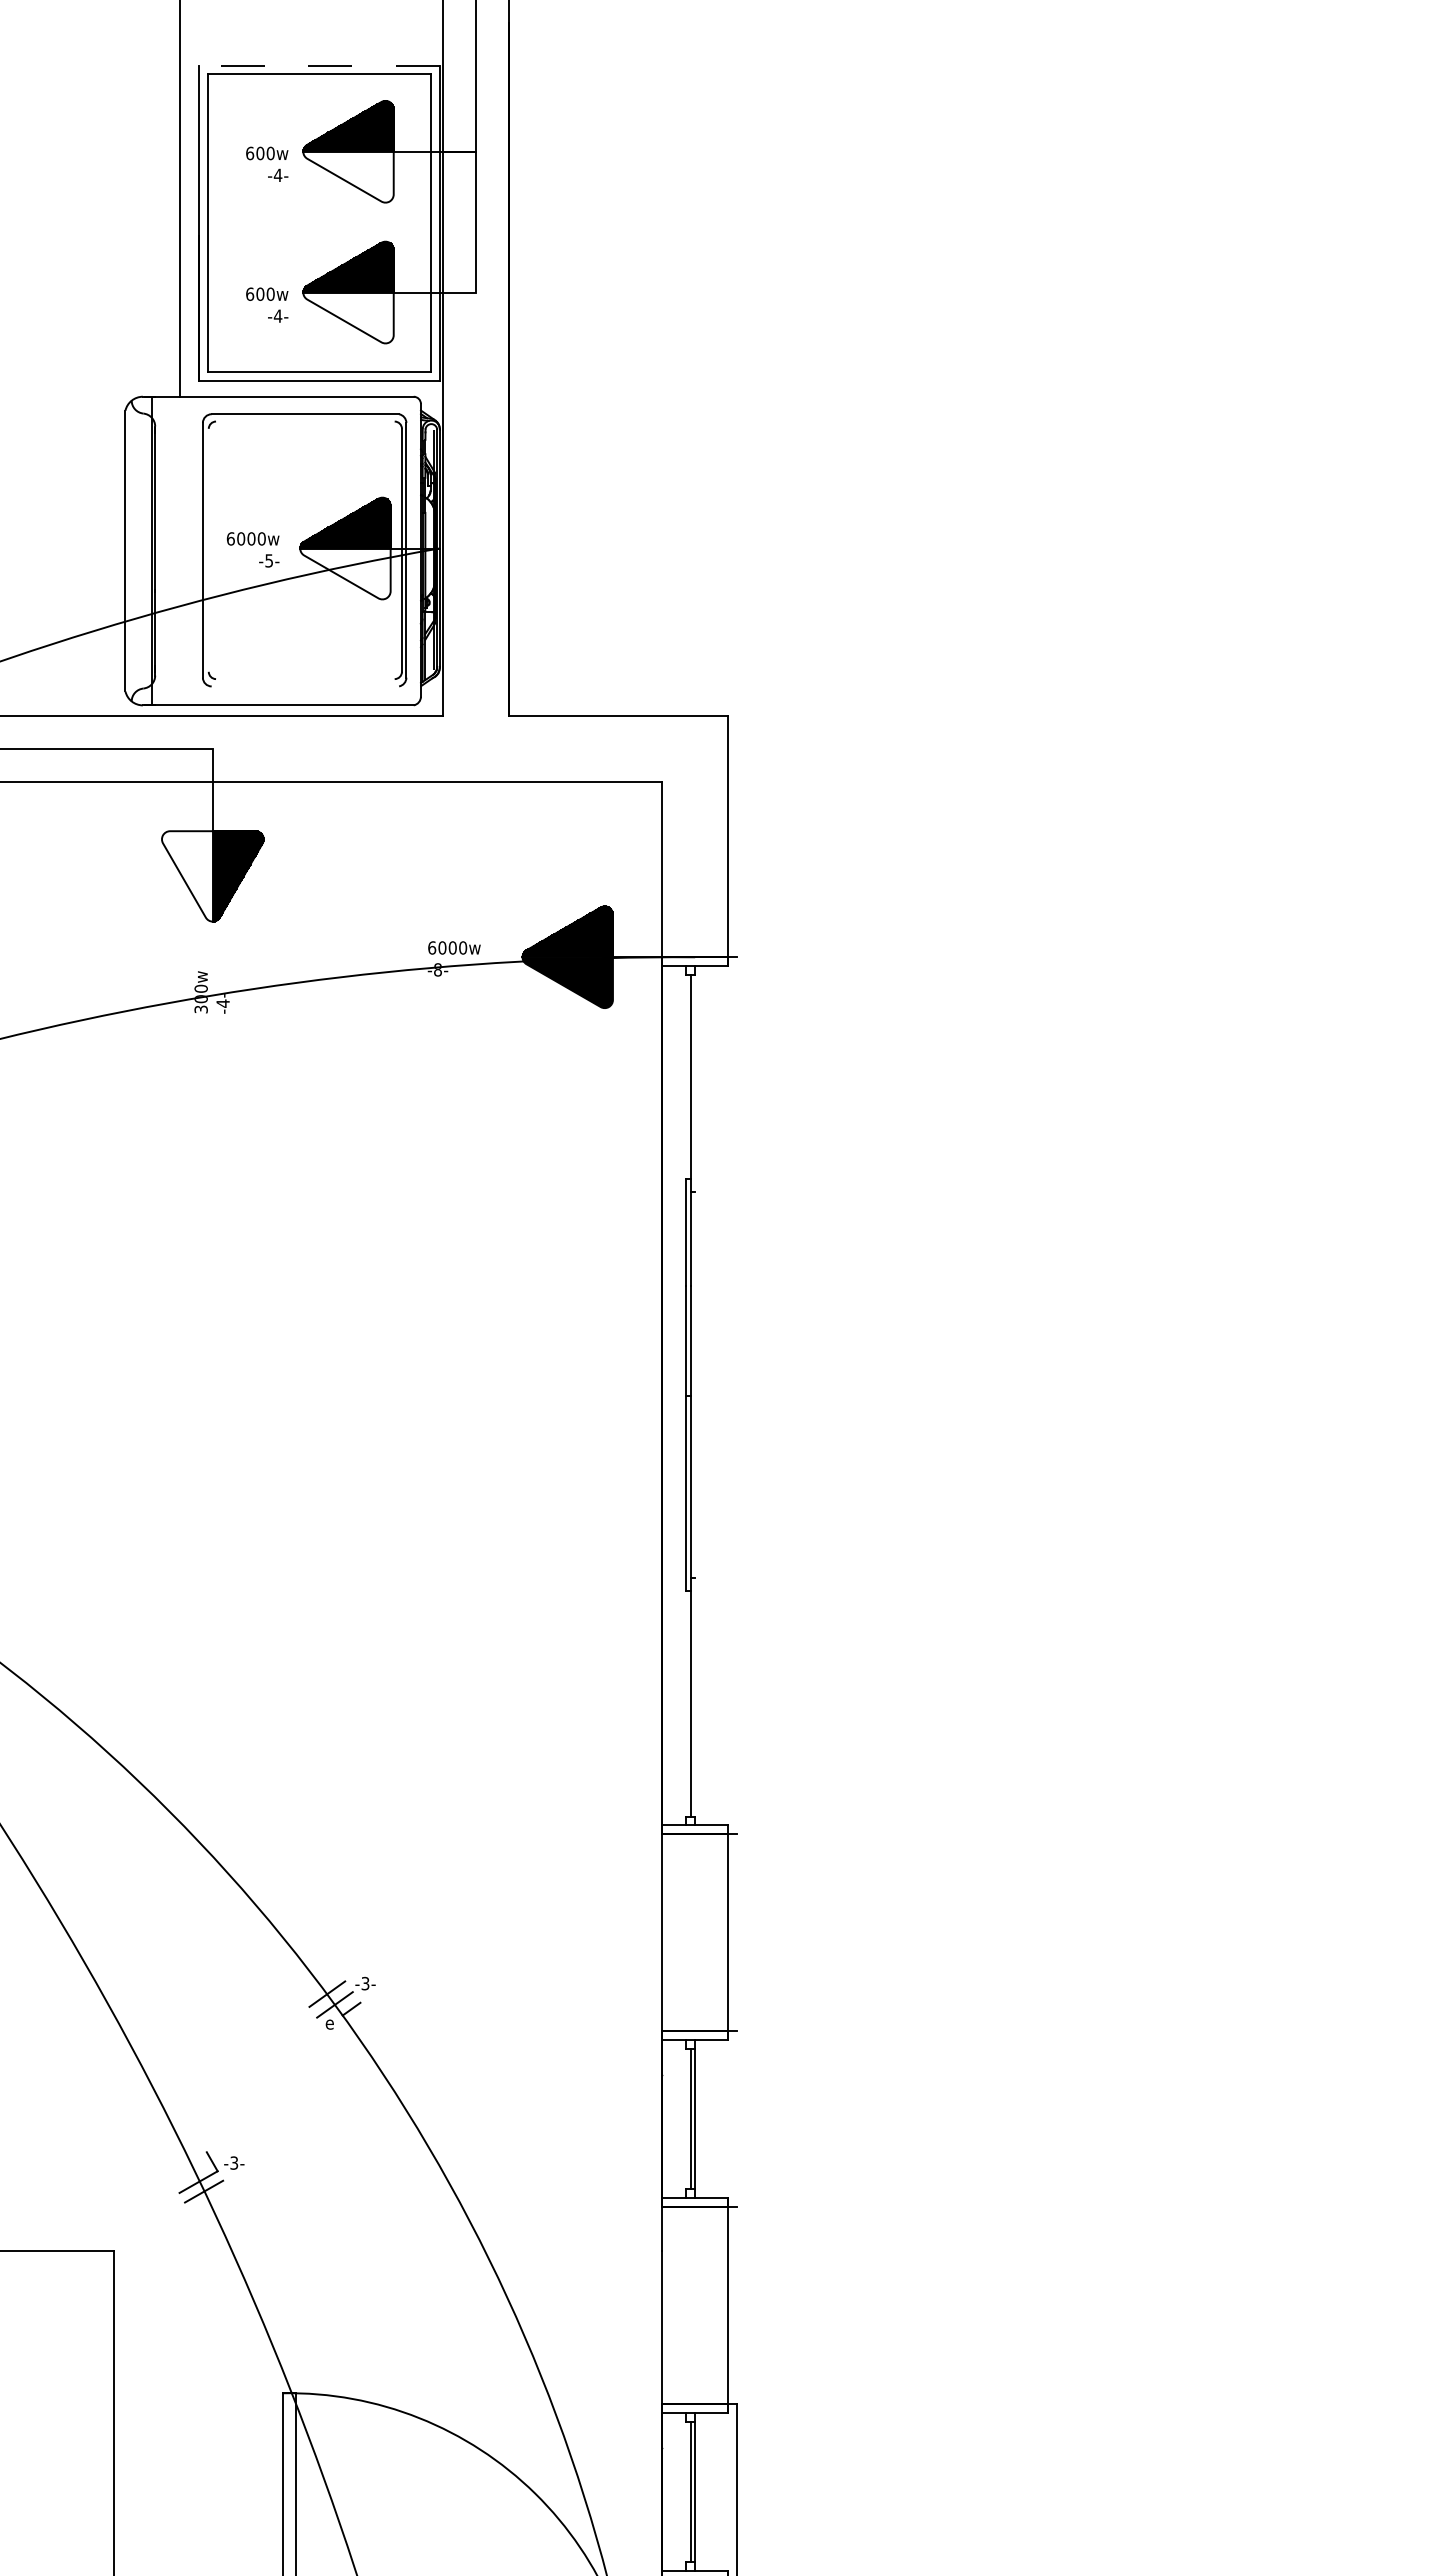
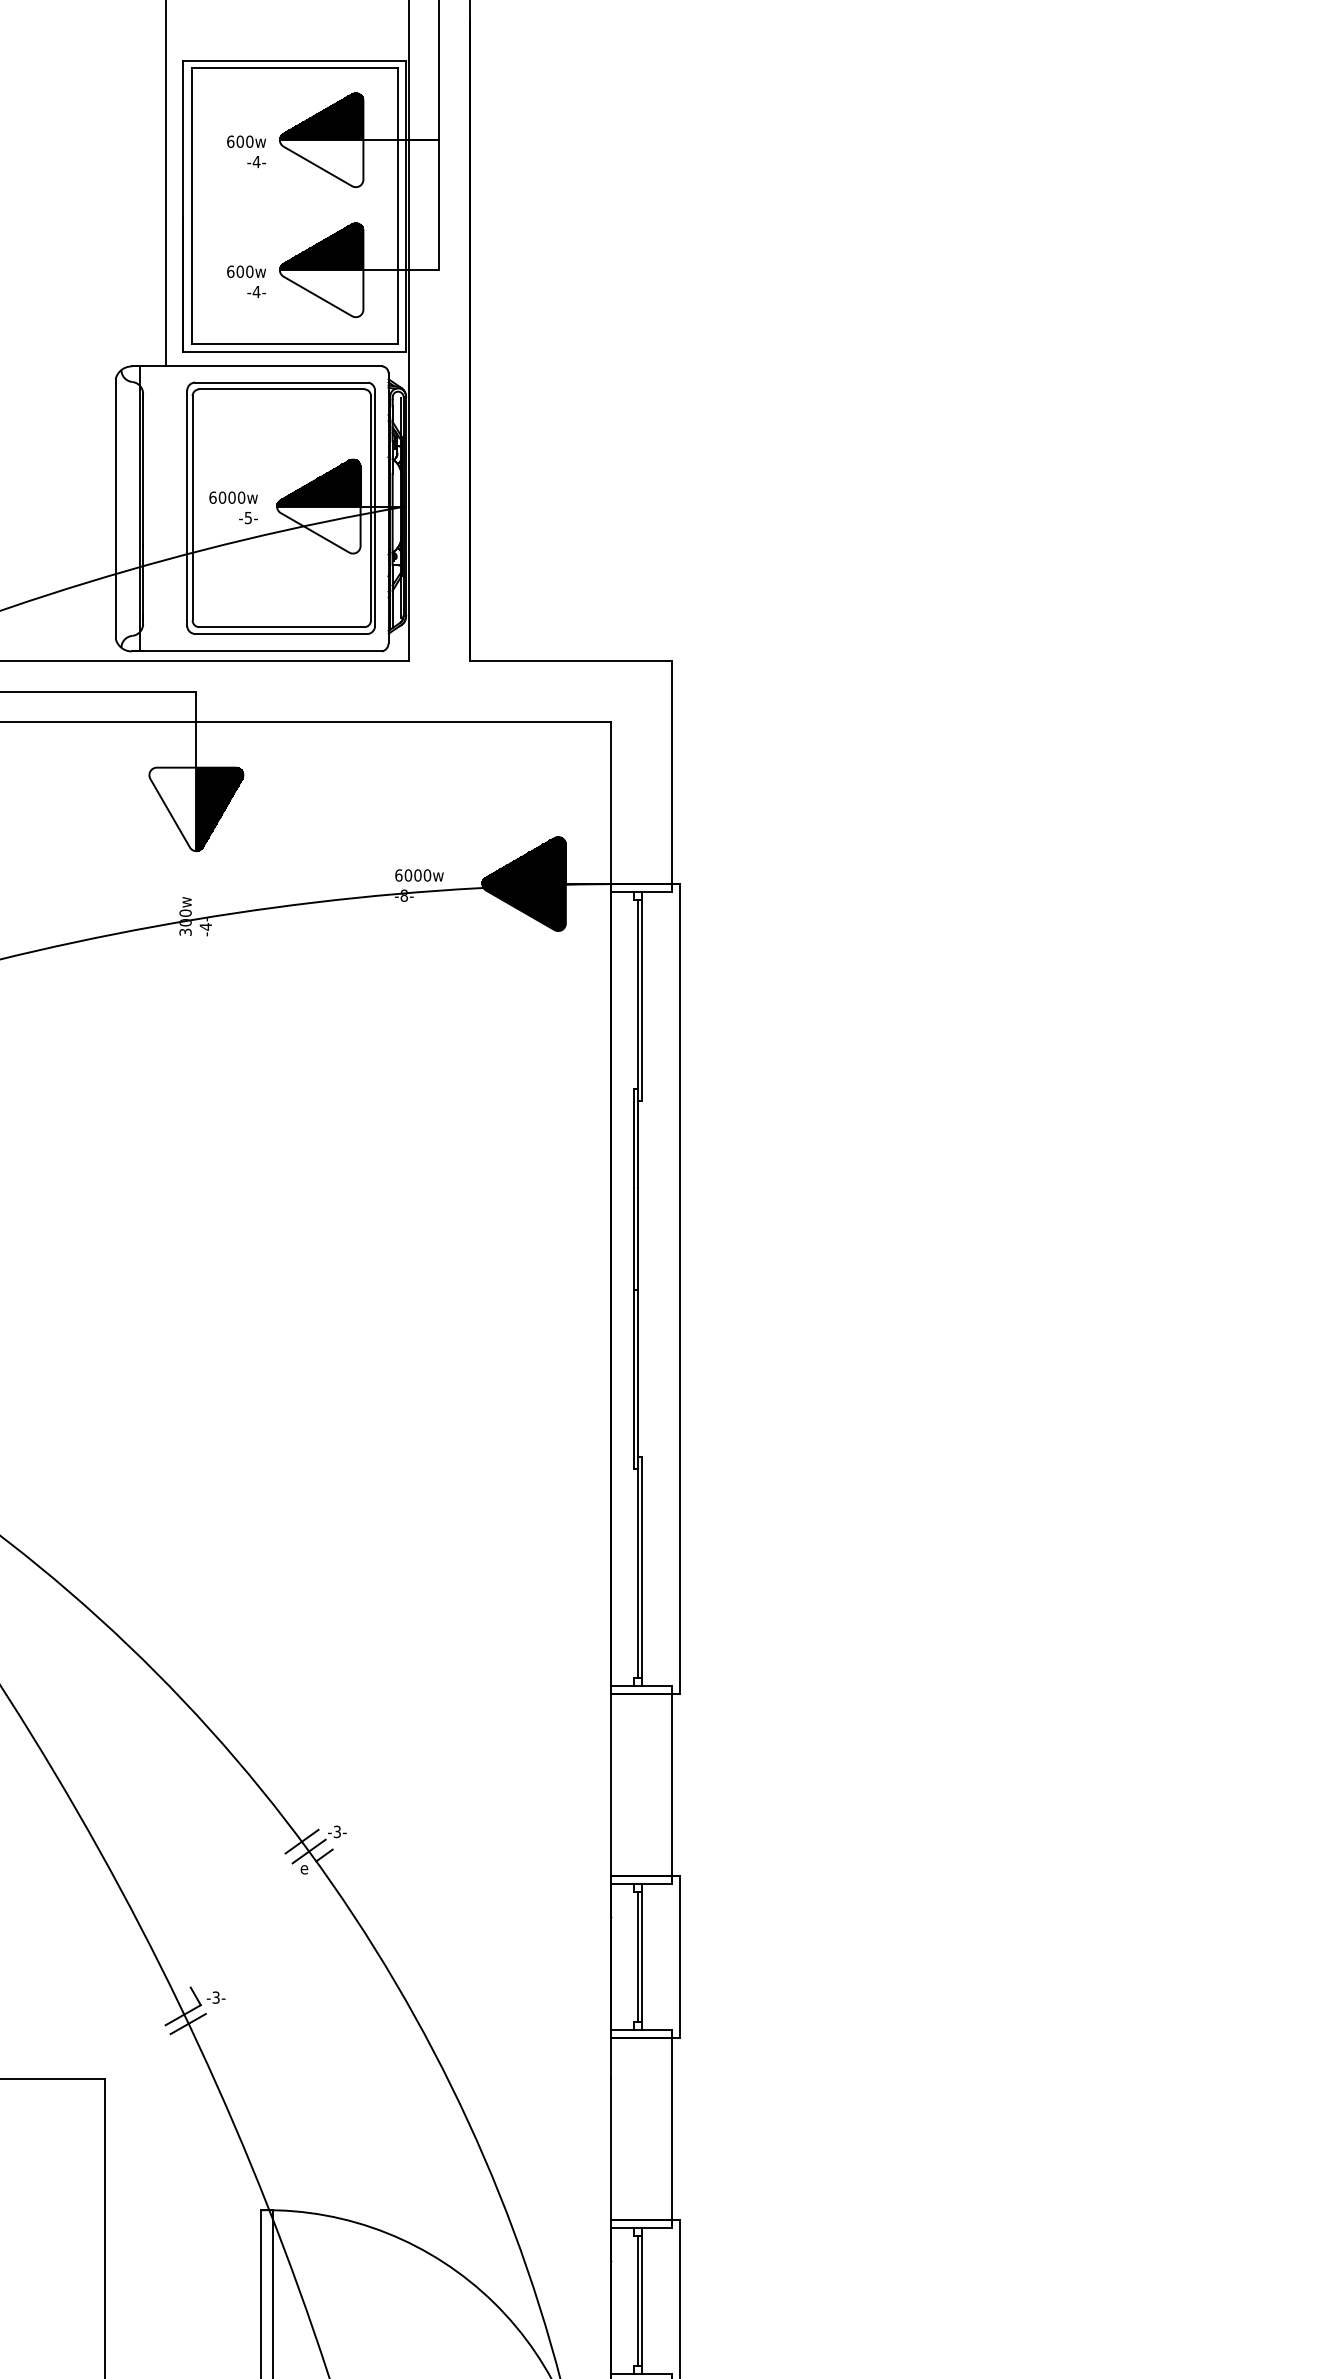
line: (319, 66) -> (294, 61), dashed -> solid
line: (305, 421) -> (281, 389), added
line: (208, 549) -> (192, 507), added
line: (305, 679) -> (281, 627), added
line: (305, 686) -> (281, 634), added
line: (695, 1083) -> (642, 1000), added
line: (736, 1395) -> (679, 1288), added
line: (695, 1696) -> (642, 1566), added
line: (736, 2118) -> (679, 1956), added

